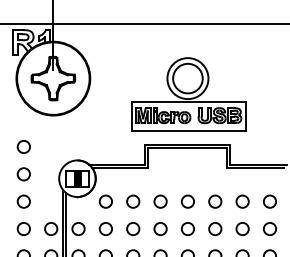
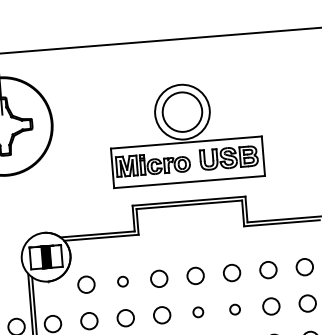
circle: (133, 201) -> (123, 281), size x0.6
circle: (187, 228) -> (197, 311), size x0.6
circle: (215, 229) -> (235, 310), size x0.6

